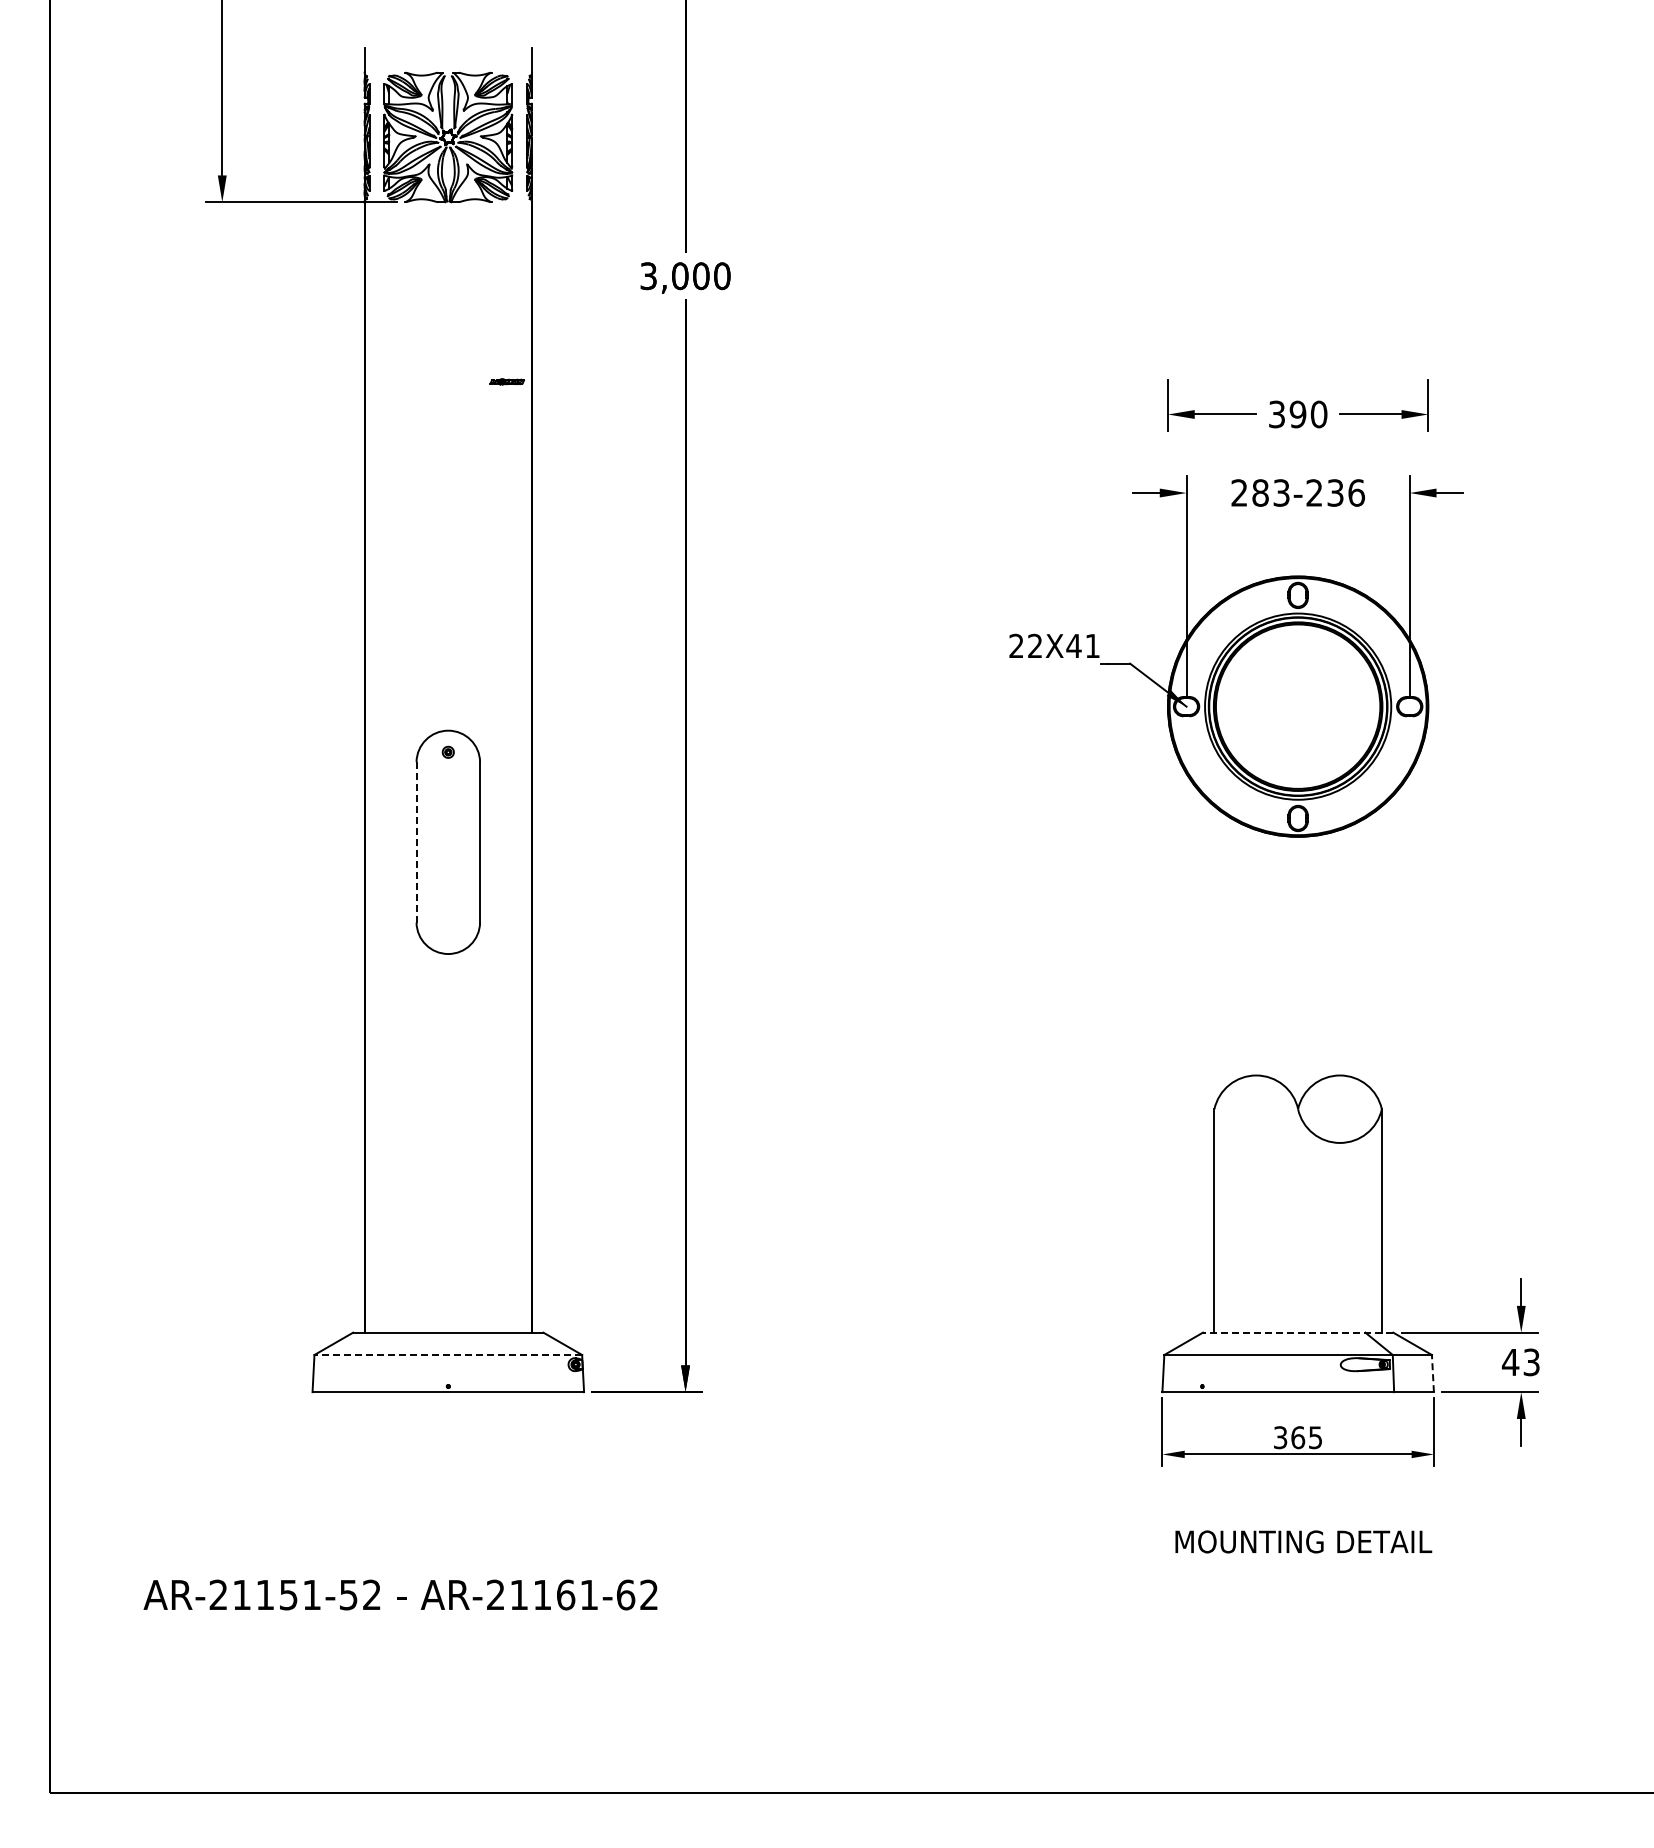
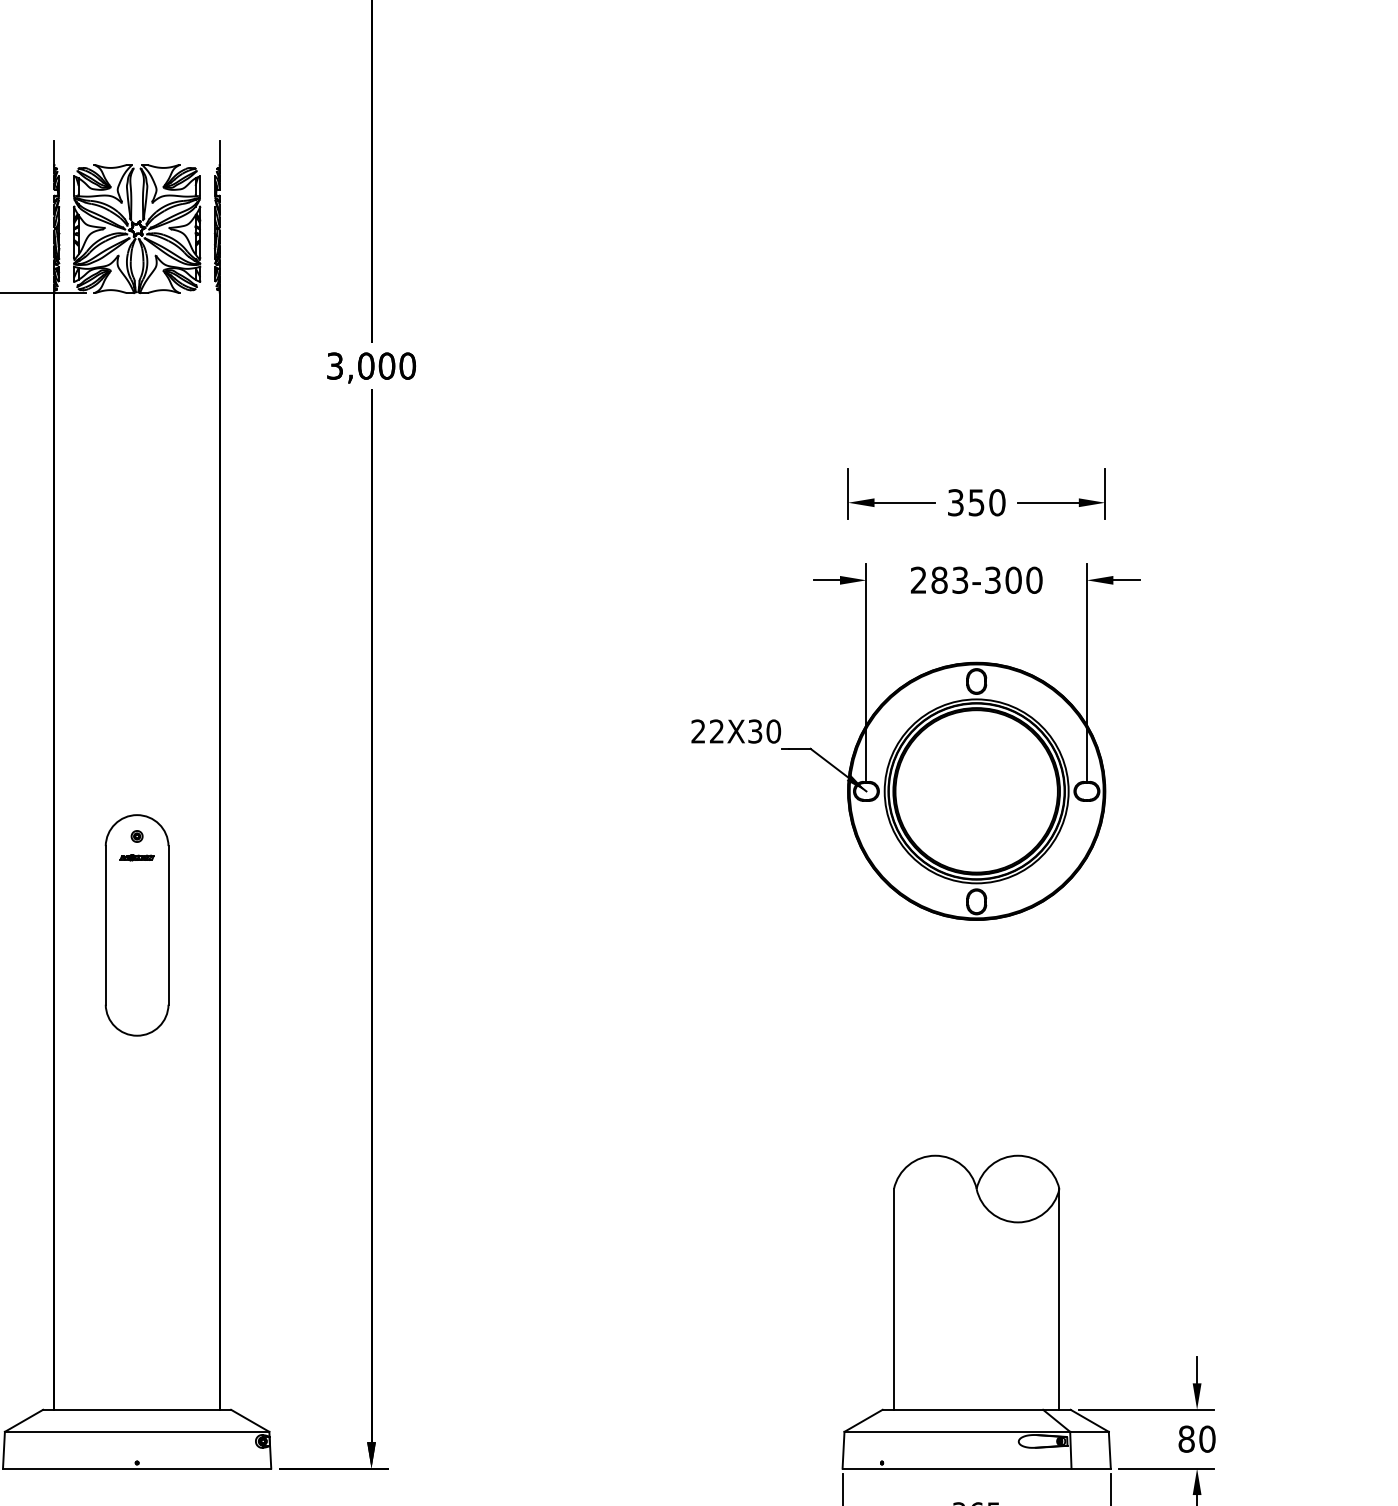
part: (506, 381) -> (136, 857), moved
text: (1297, 414) -> (976, 502), 390 -> 350
text: (1335, 492) -> (1013, 579), 283-236 -> 283-300
text: (1083, 645) -> (764, 730), 22X41 -> 22X30
line: (416, 842) -> (105, 925), dashed -> solid
line: (1297, 1332) -> (976, 1409), dashed -> solid
line: (448, 1354) -> (137, 1431), dashed -> solid
text: (1520, 1362) -> (1196, 1439), 43 -> 80
line: (1432, 1373) -> (1109, 1450), dashed -> solid

